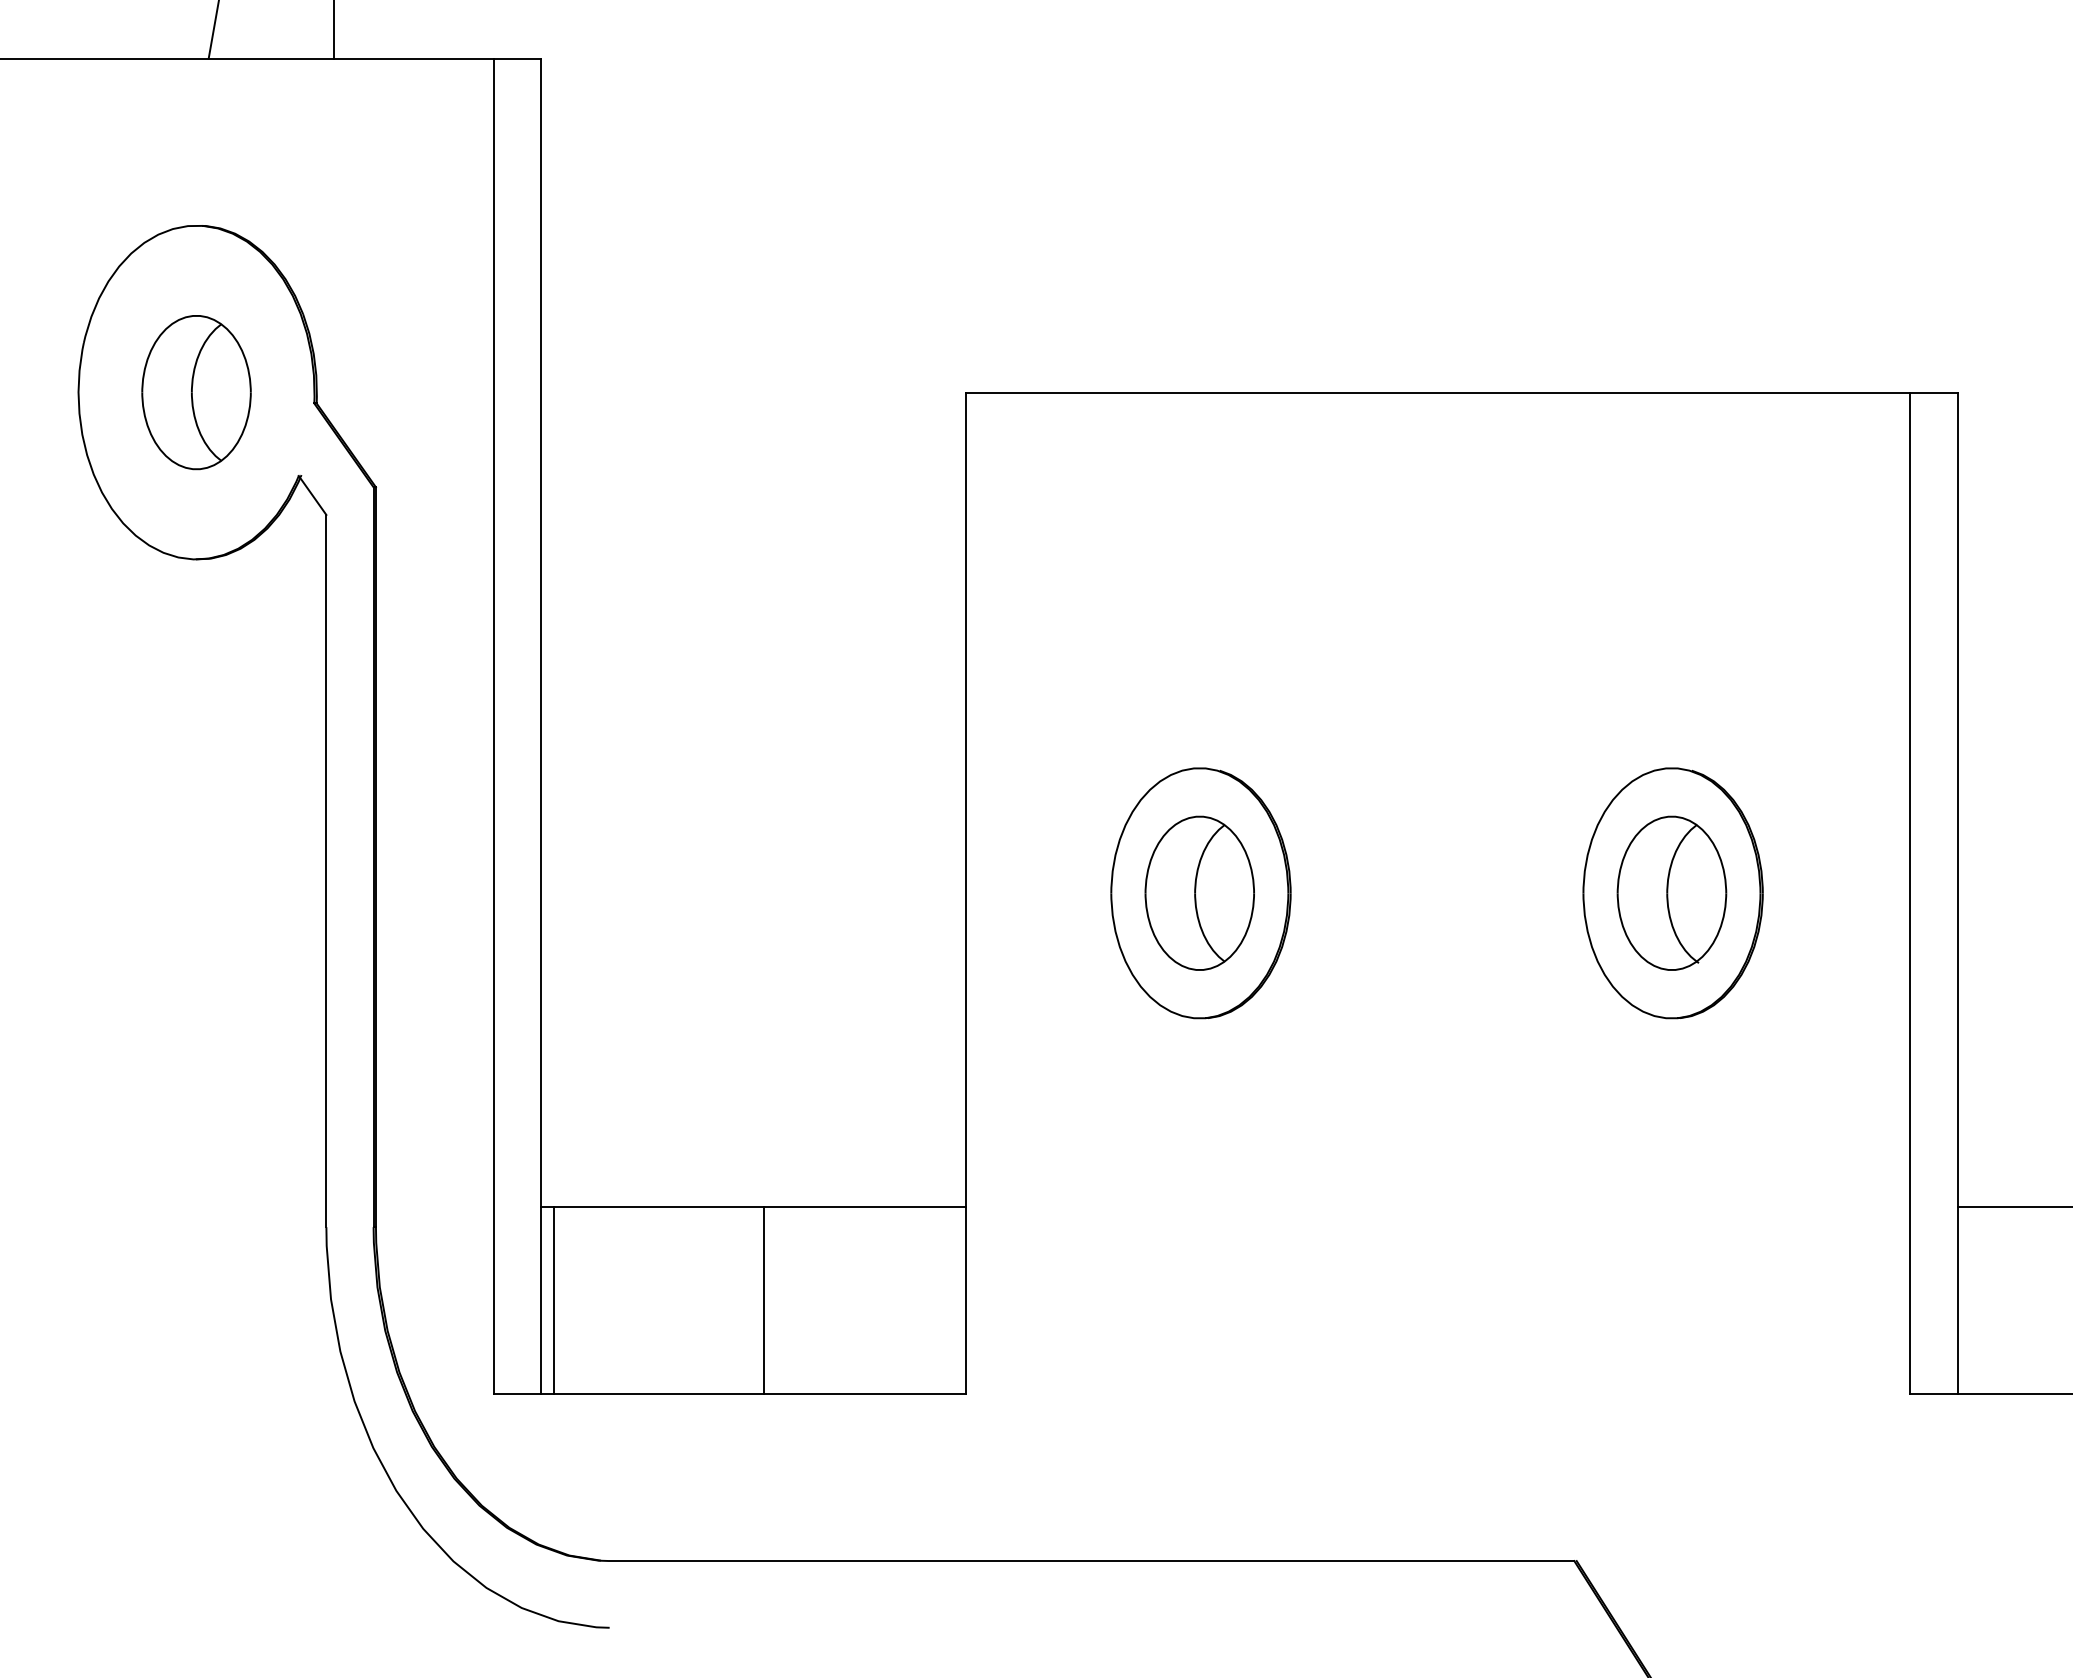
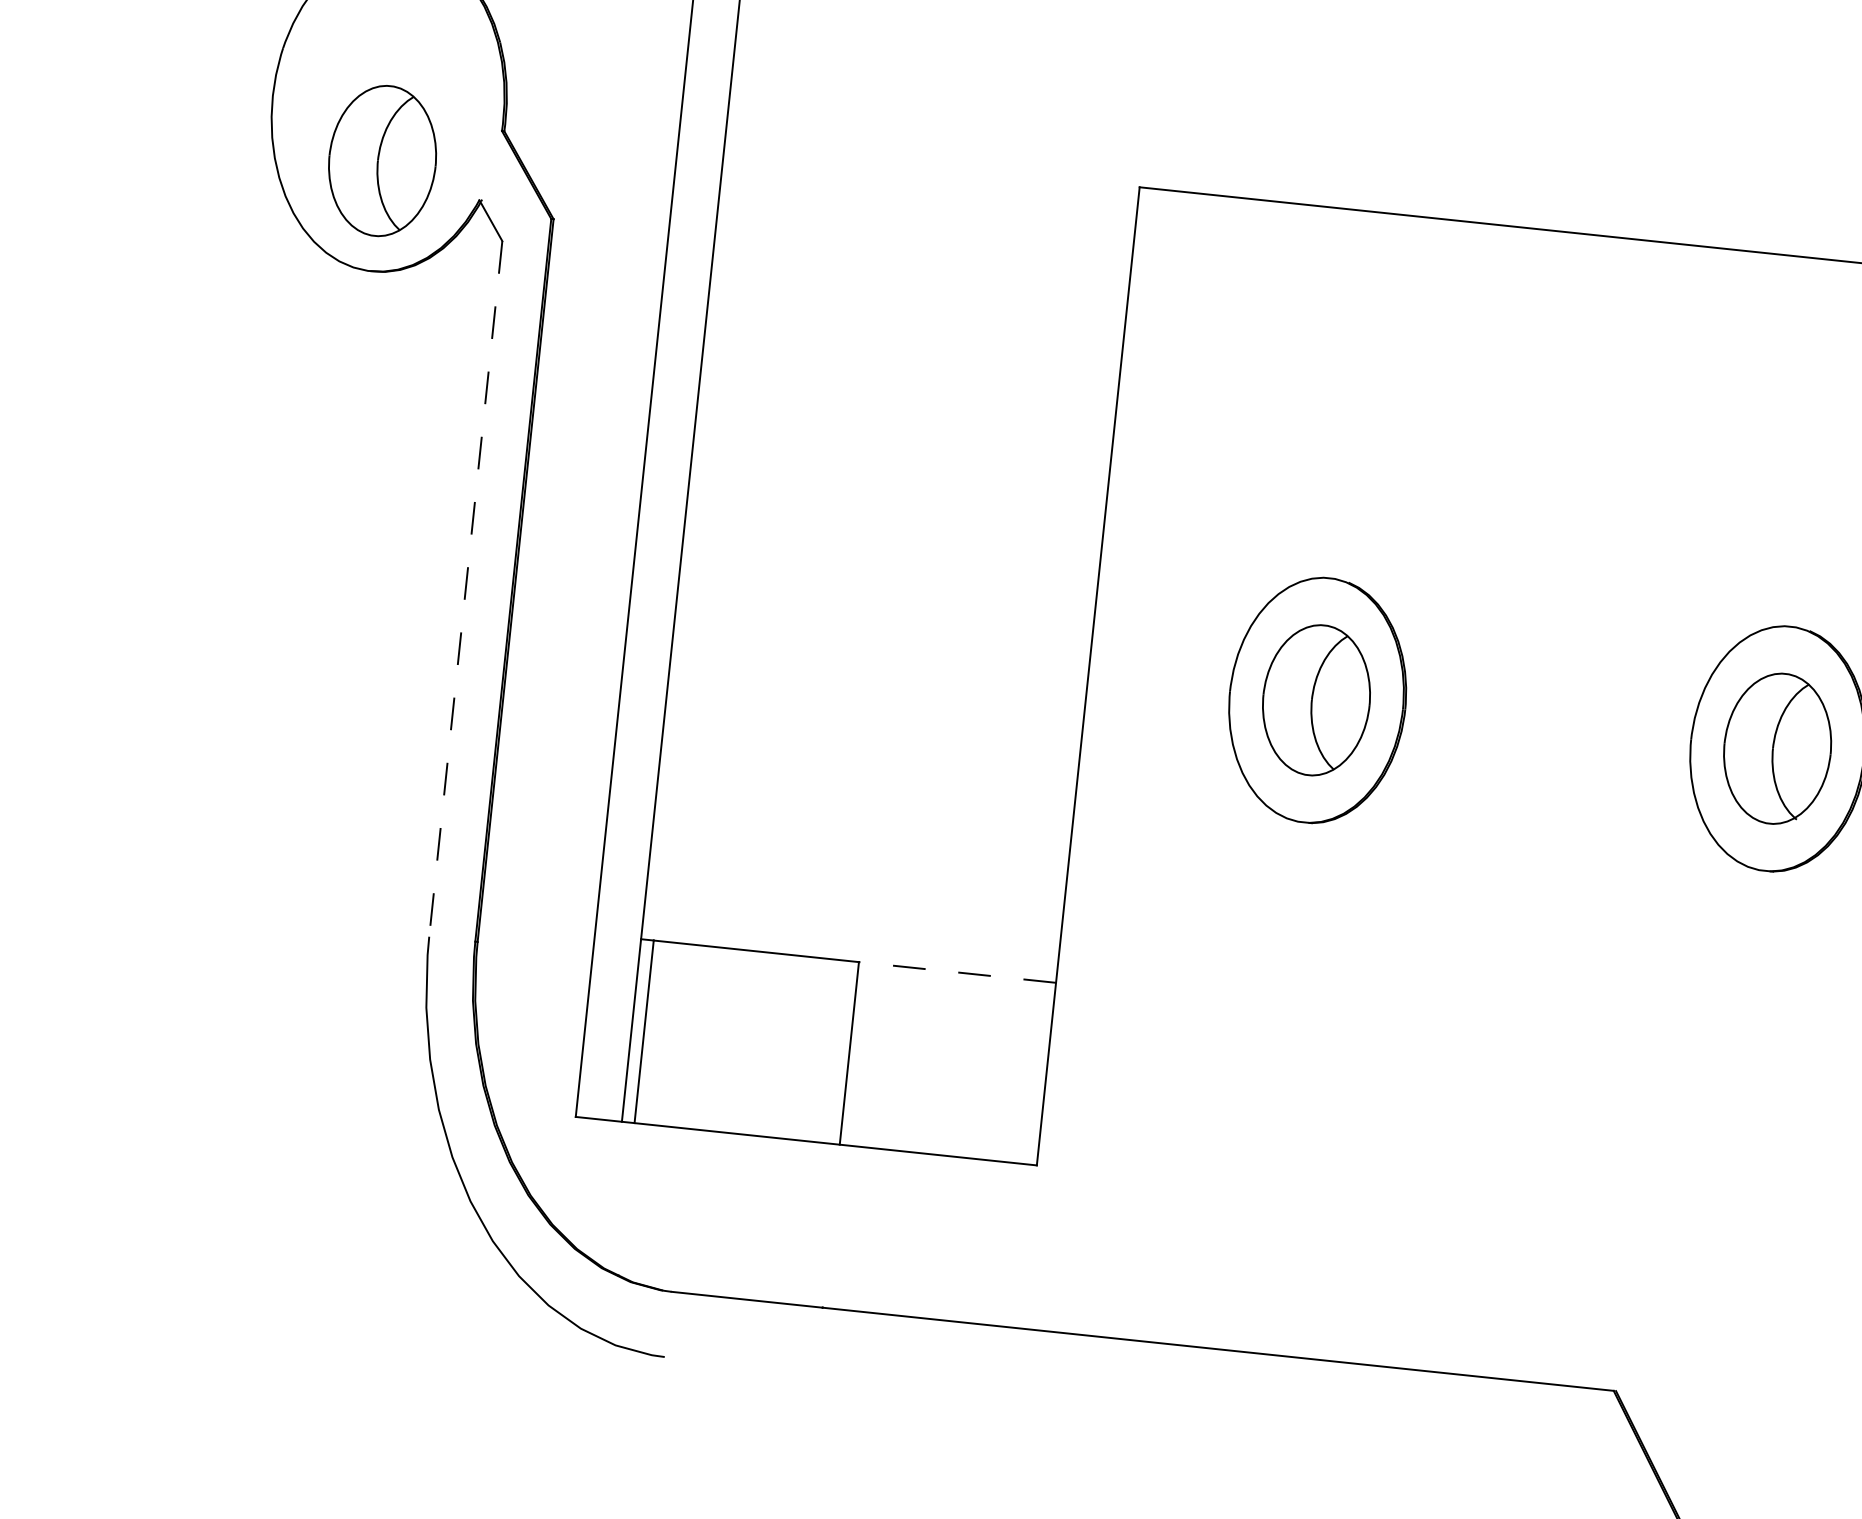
part: (196, 392) -> (382, 160), moved
line: (326, 871) -> (465, 589), solid -> dashed
line: (865, 1207) -> (957, 972), solid -> dashed

